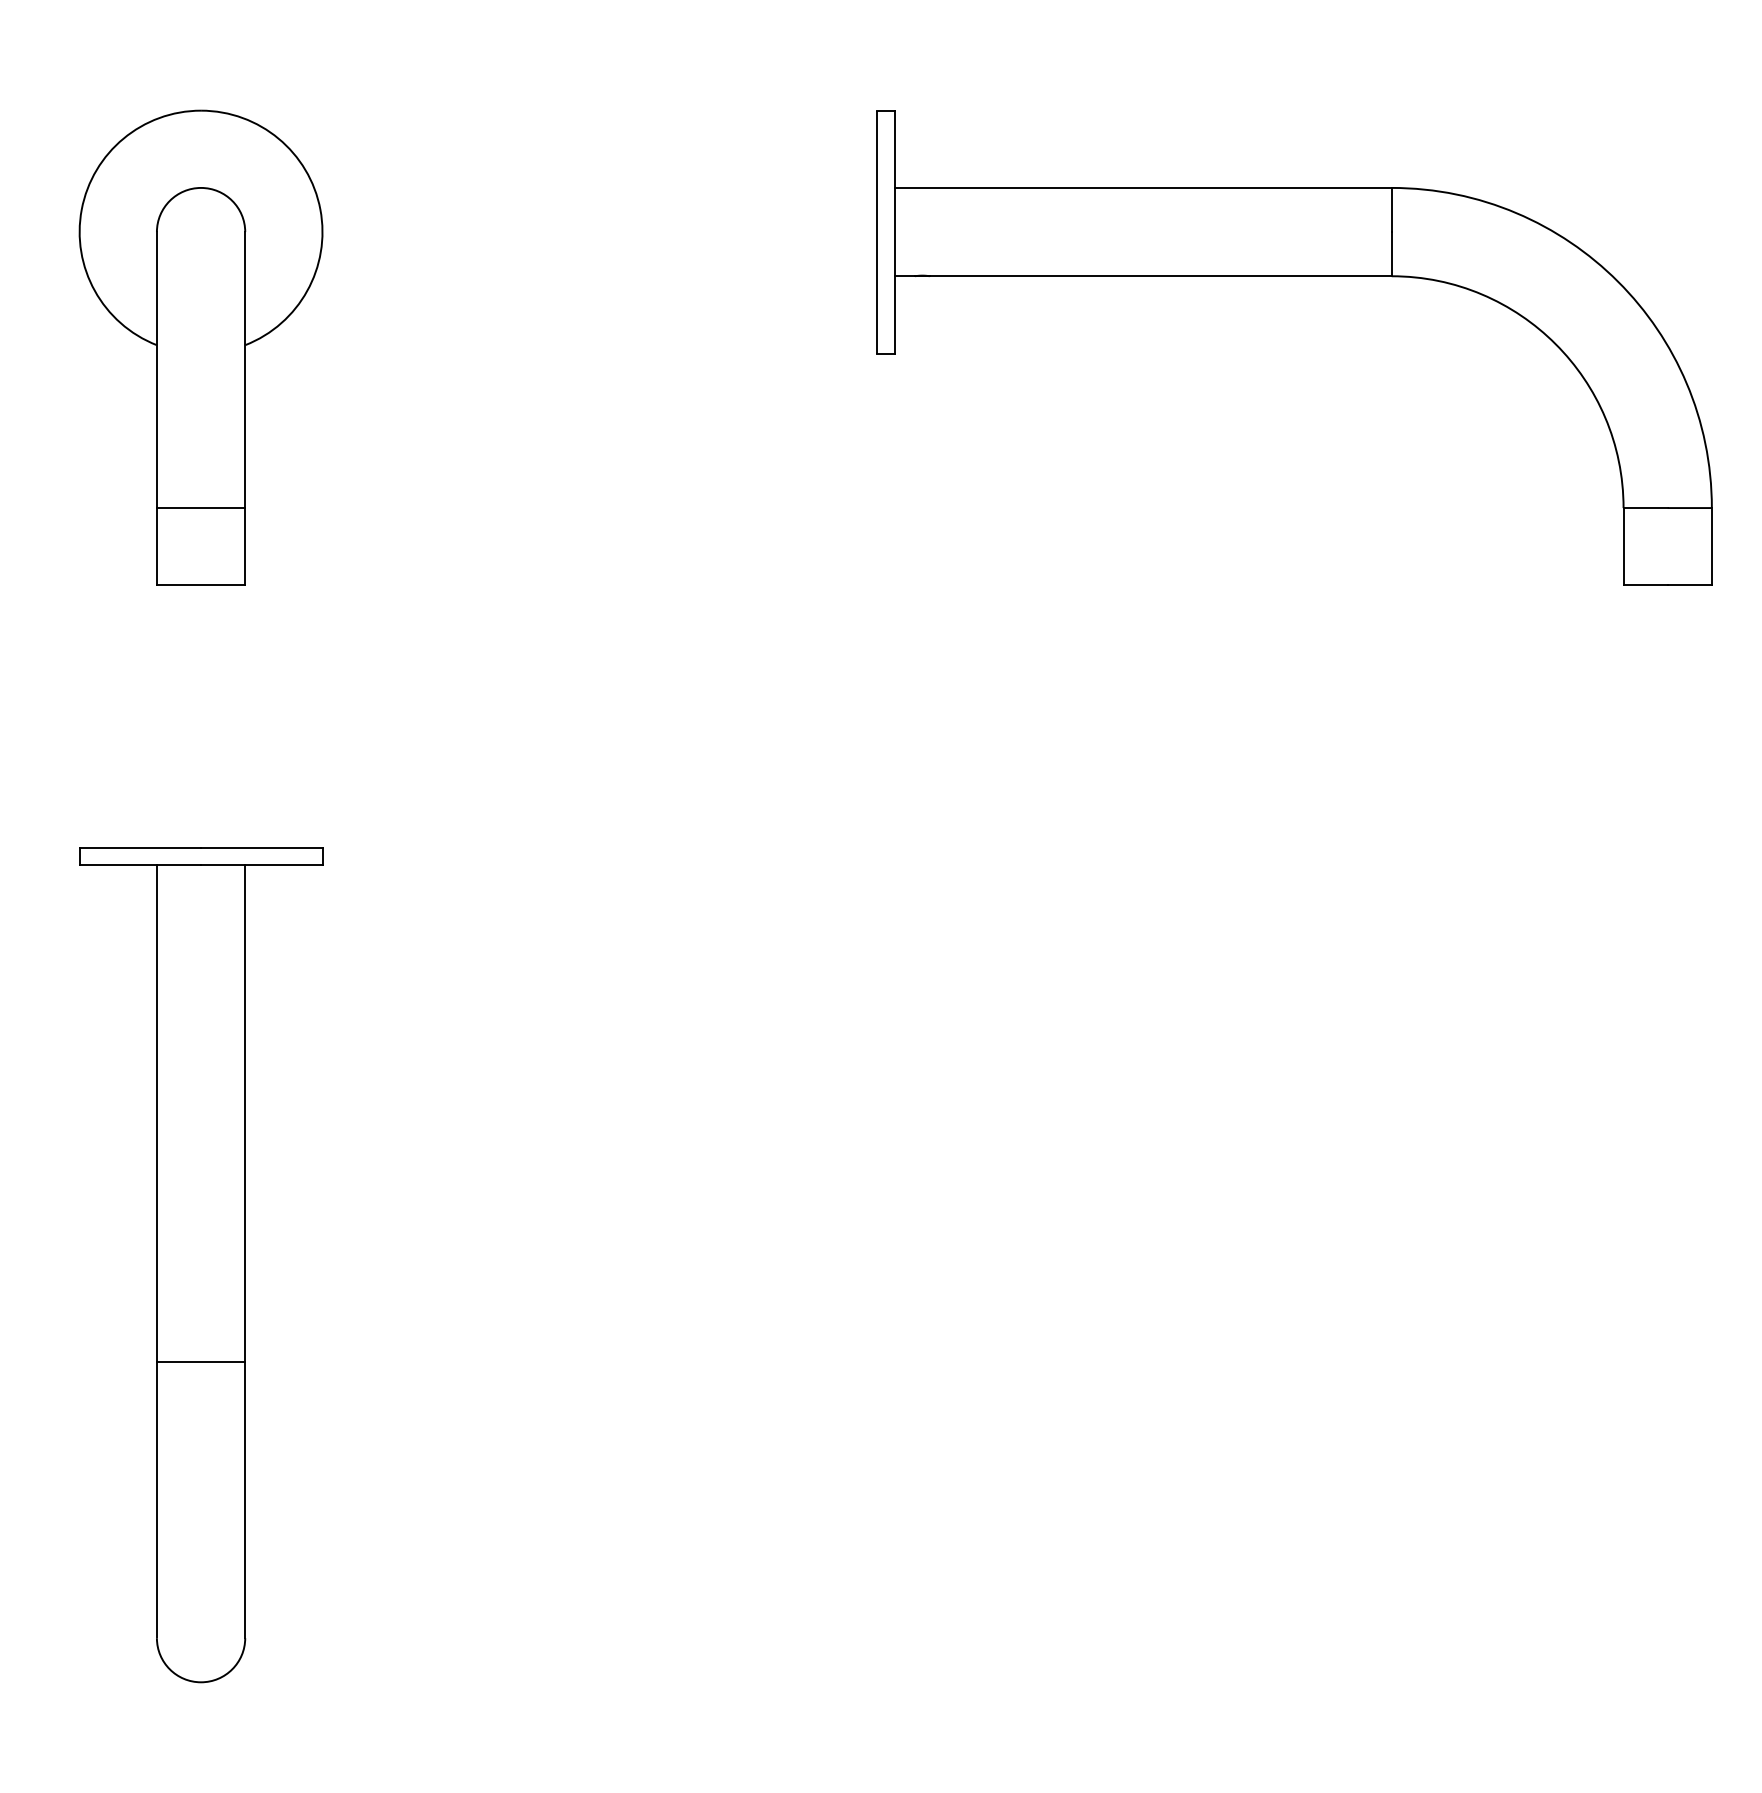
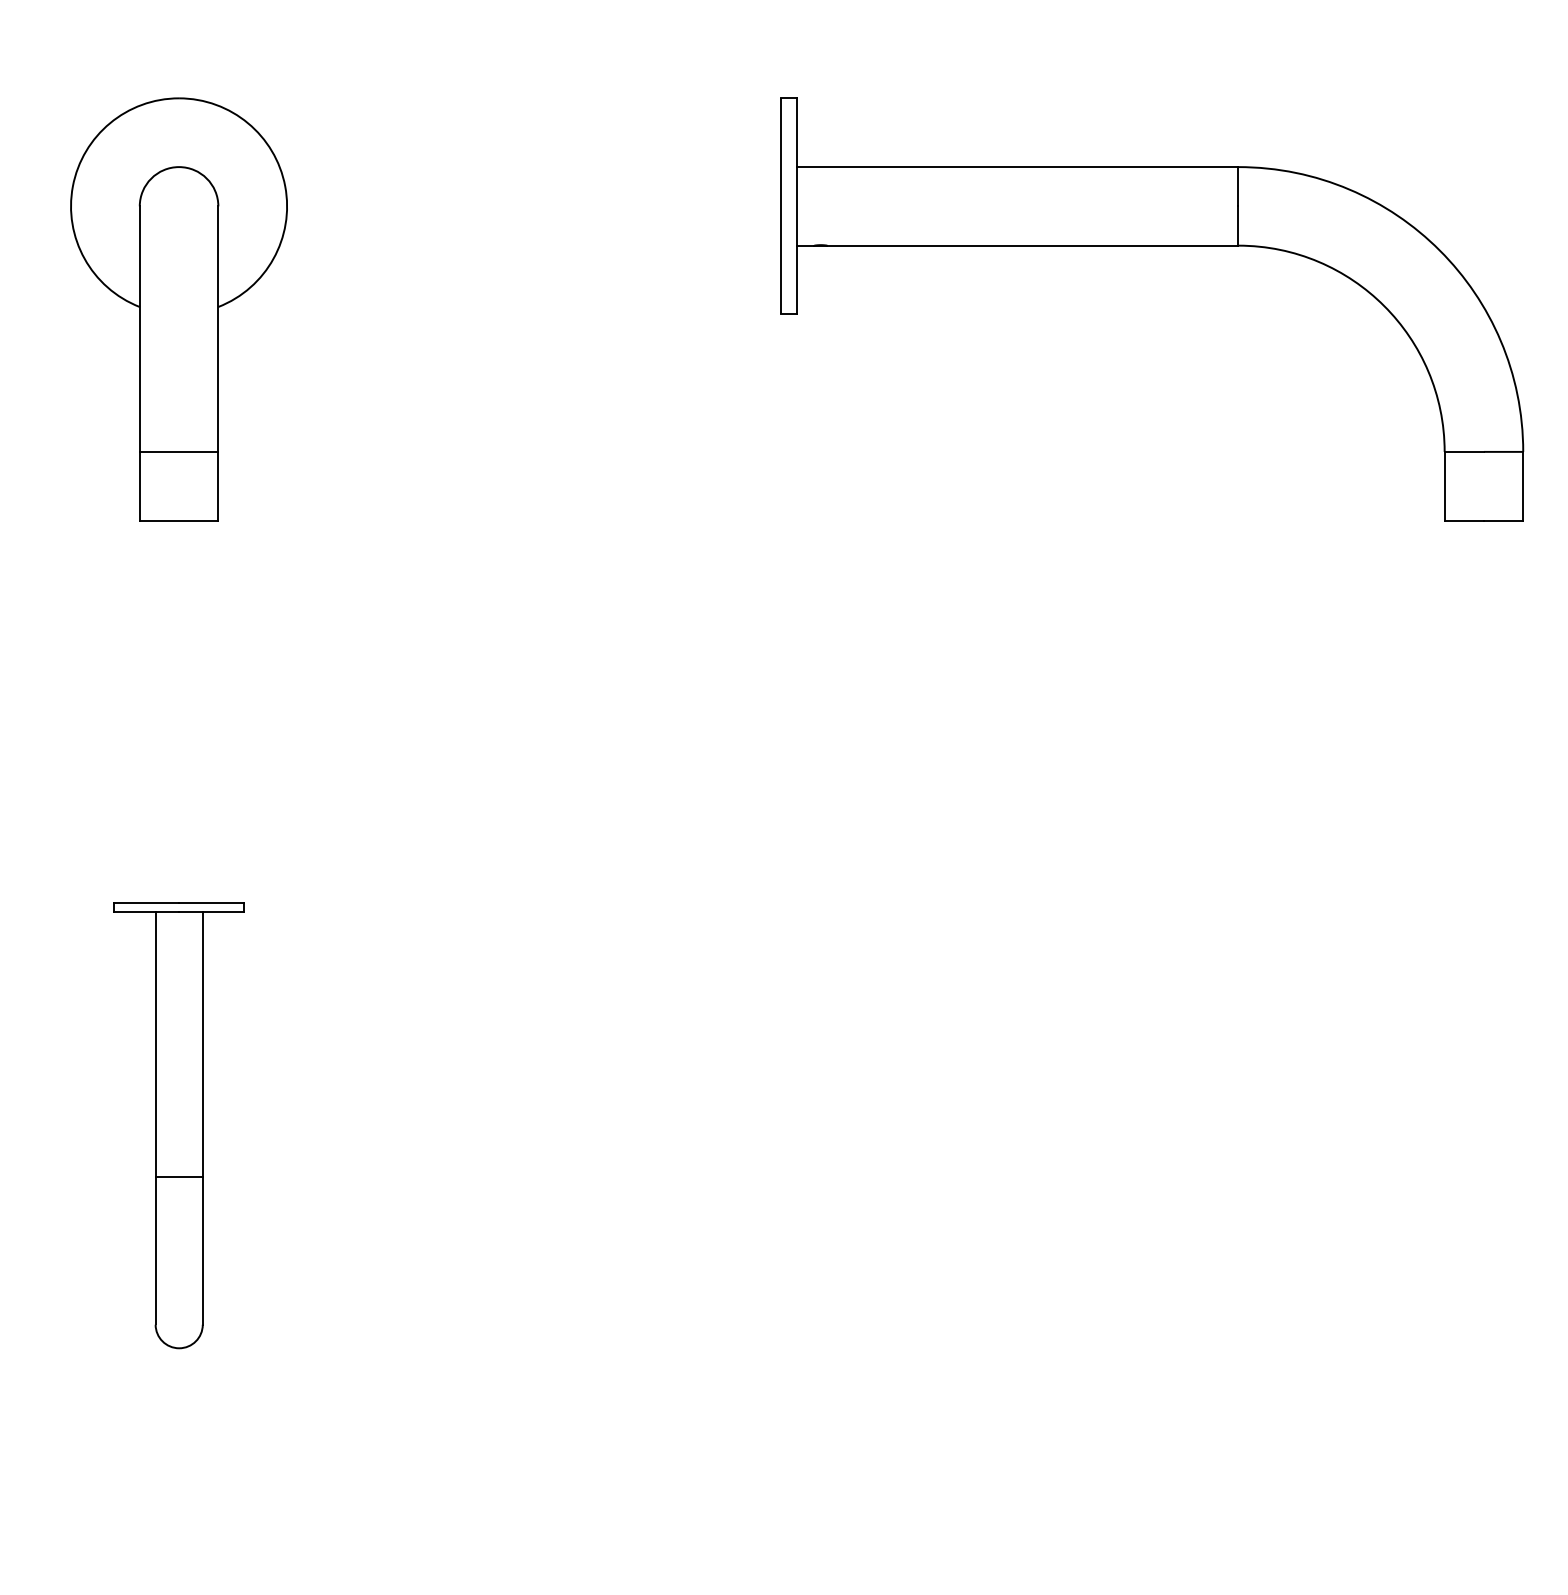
part: (201, 1265) -> (179, 1125), size x0.6

